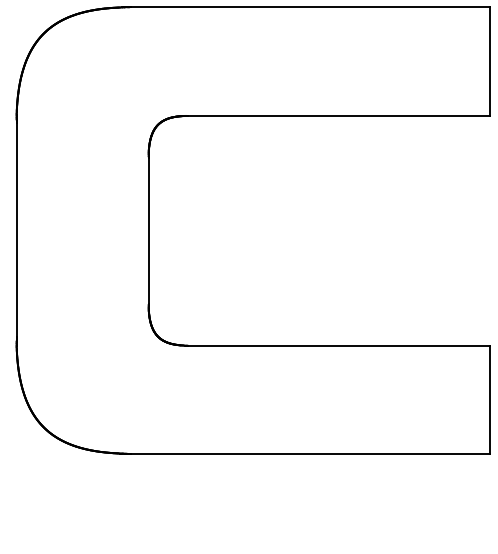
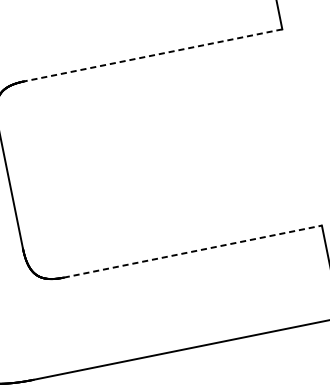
line: (338, 115) -> (152, 55), solid -> dashed
line: (339, 345) -> (193, 251), solid -> dashed

